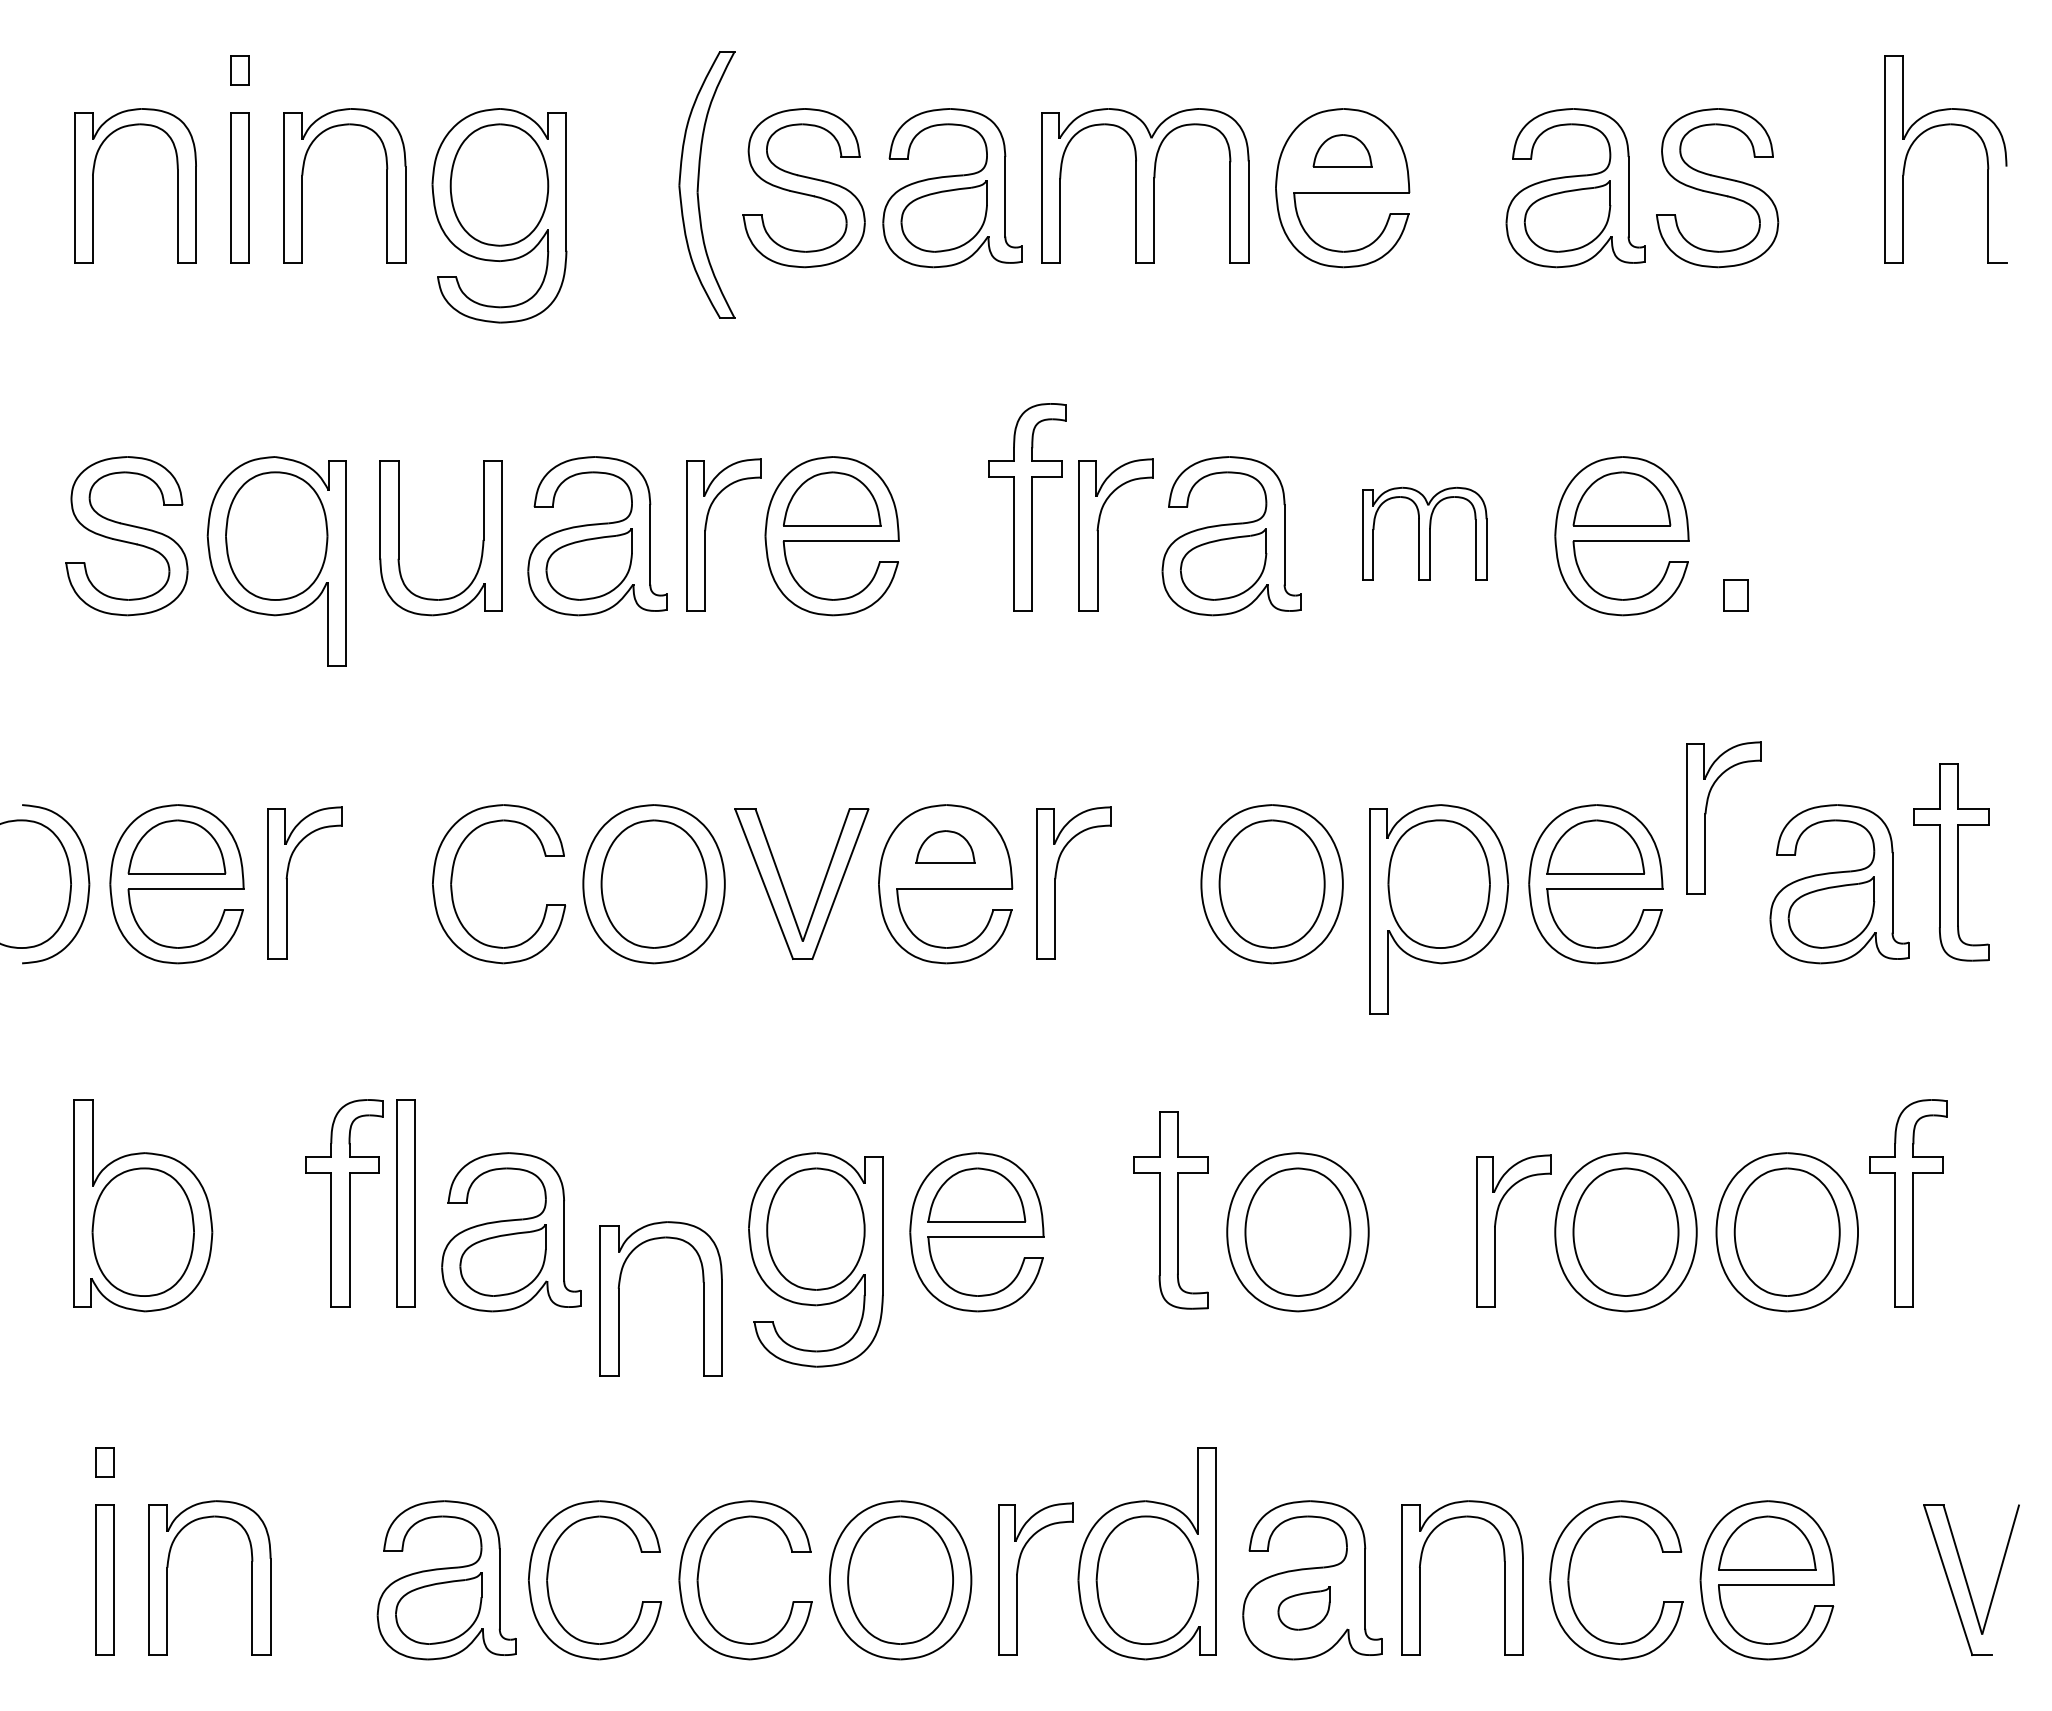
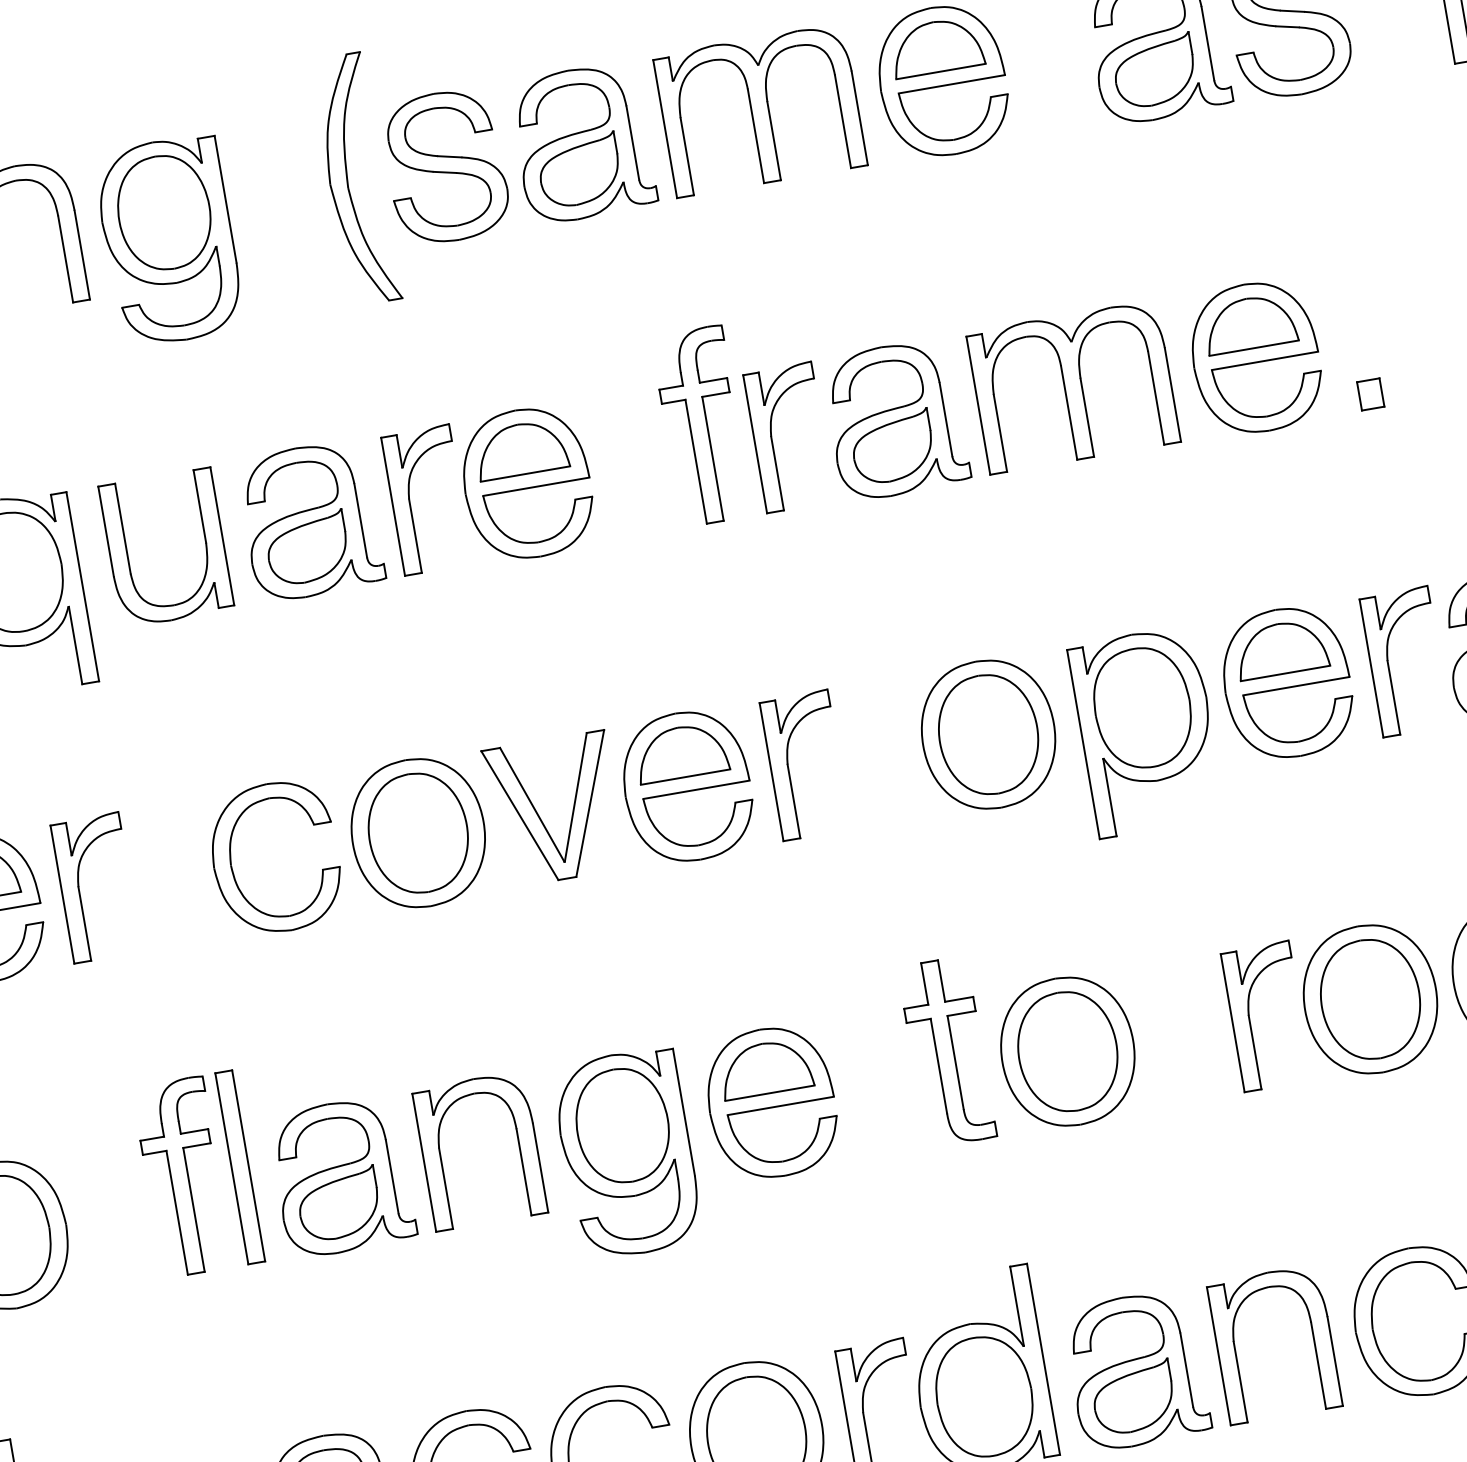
part: (1342, 150) -> (936, 46), size x1.67
part: (1424, 533) -> (1073, 386), size x1.67
part: (1706, 814) -> (1388, 661), moved
part: (945, 846) -> (681, 751), size x1.67
part: (619, 1298) -> (441, 1157), moved
part: (1303, 1608) -> (1132, 1397), size x1.67

